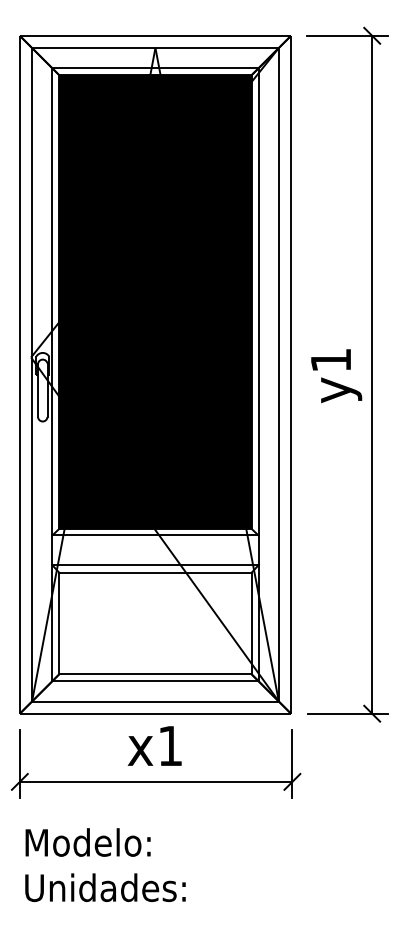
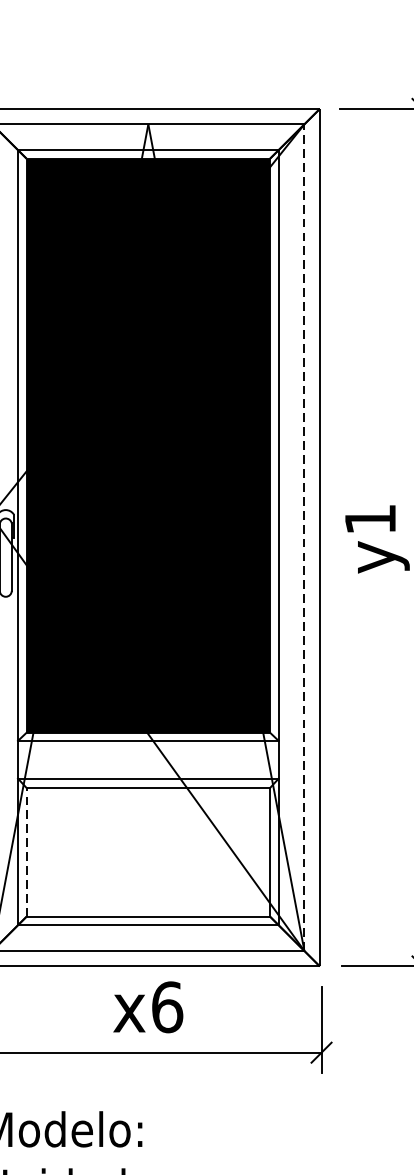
line: (278, 374) -> (303, 537), solid -> dashed
line: (59, 623) -> (26, 852), solid -> dashed
text: (170, 745) -> (167, 1006), x1 -> x6

